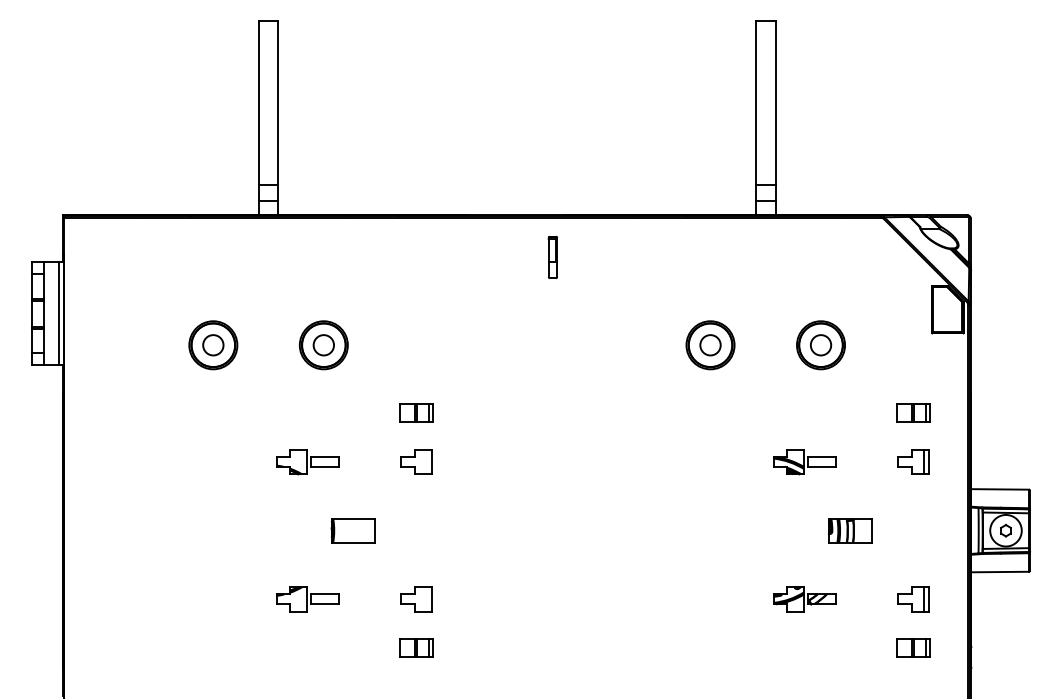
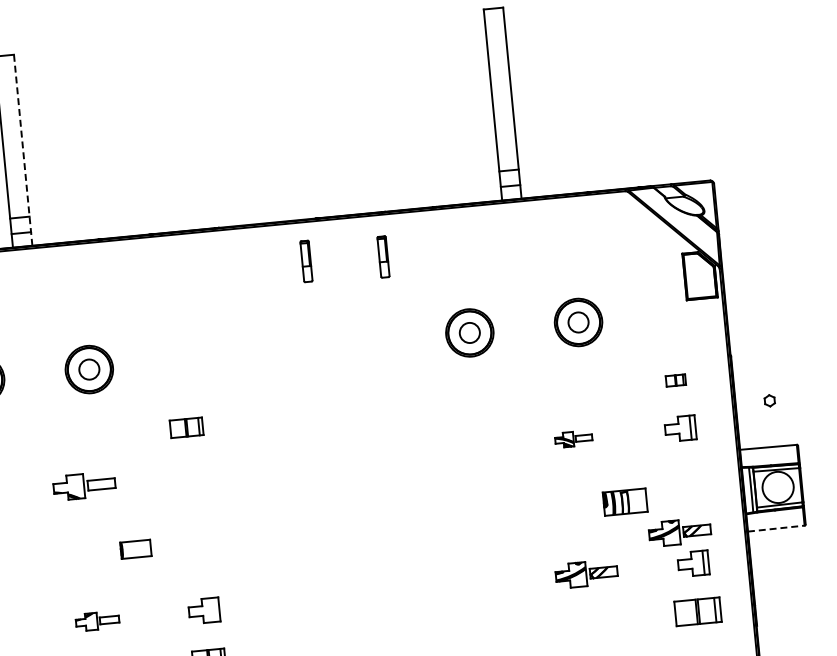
line: (278, 117) -> (23, 149), solid -> dashed
part: (630, 259) -> (382, 256), added
part: (913, 412) -> (675, 379), size x0.6
part: (416, 461) -> (191, 475), removed
part: (804, 462) -> (573, 439), size x0.6
part: (352, 530) -> (135, 549), size x0.7
part: (1005, 530) -> (769, 400), moved
part: (902, 566) -> (679, 532), added
line: (1000, 572) -> (776, 529), solid -> dashed
part: (307, 599) -> (97, 621), size x0.7
part: (913, 647) -> (698, 611), size x1.4

